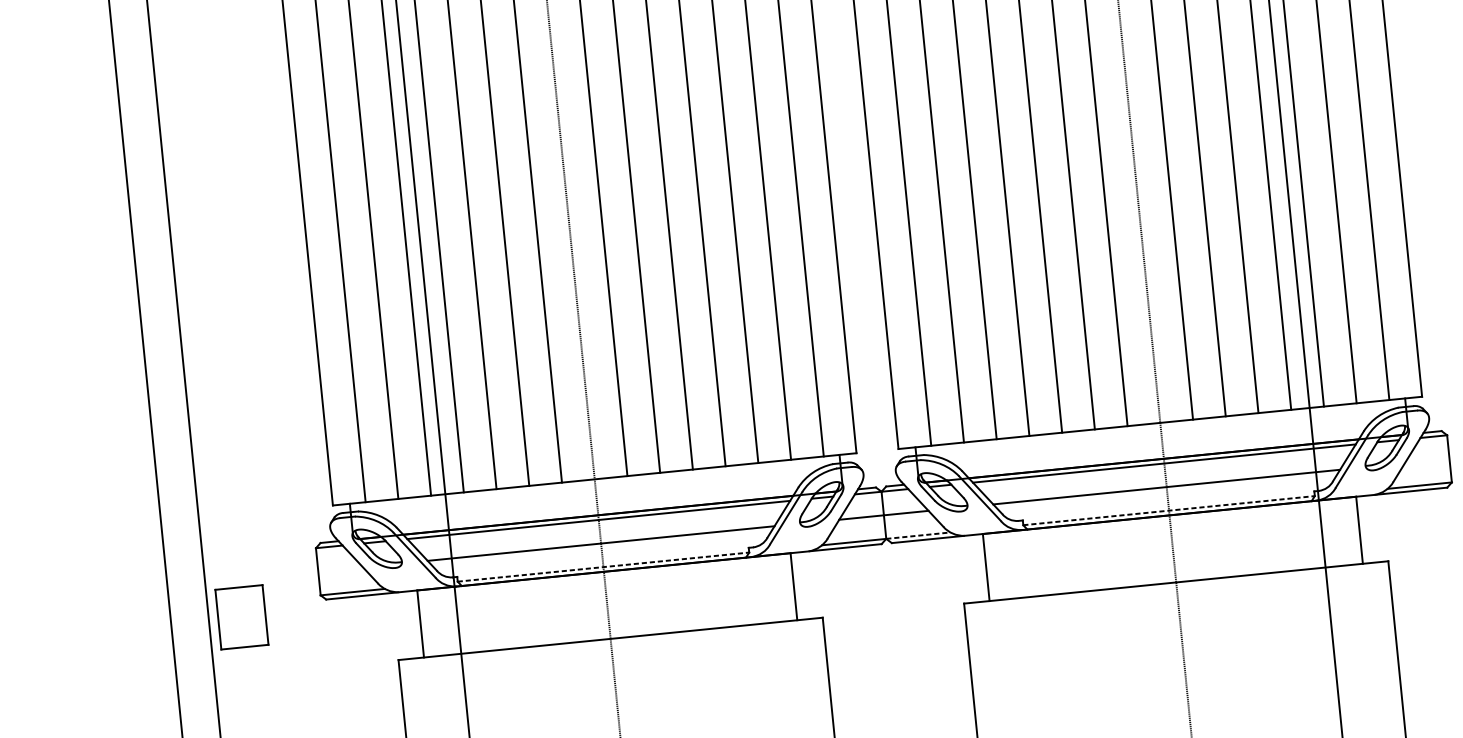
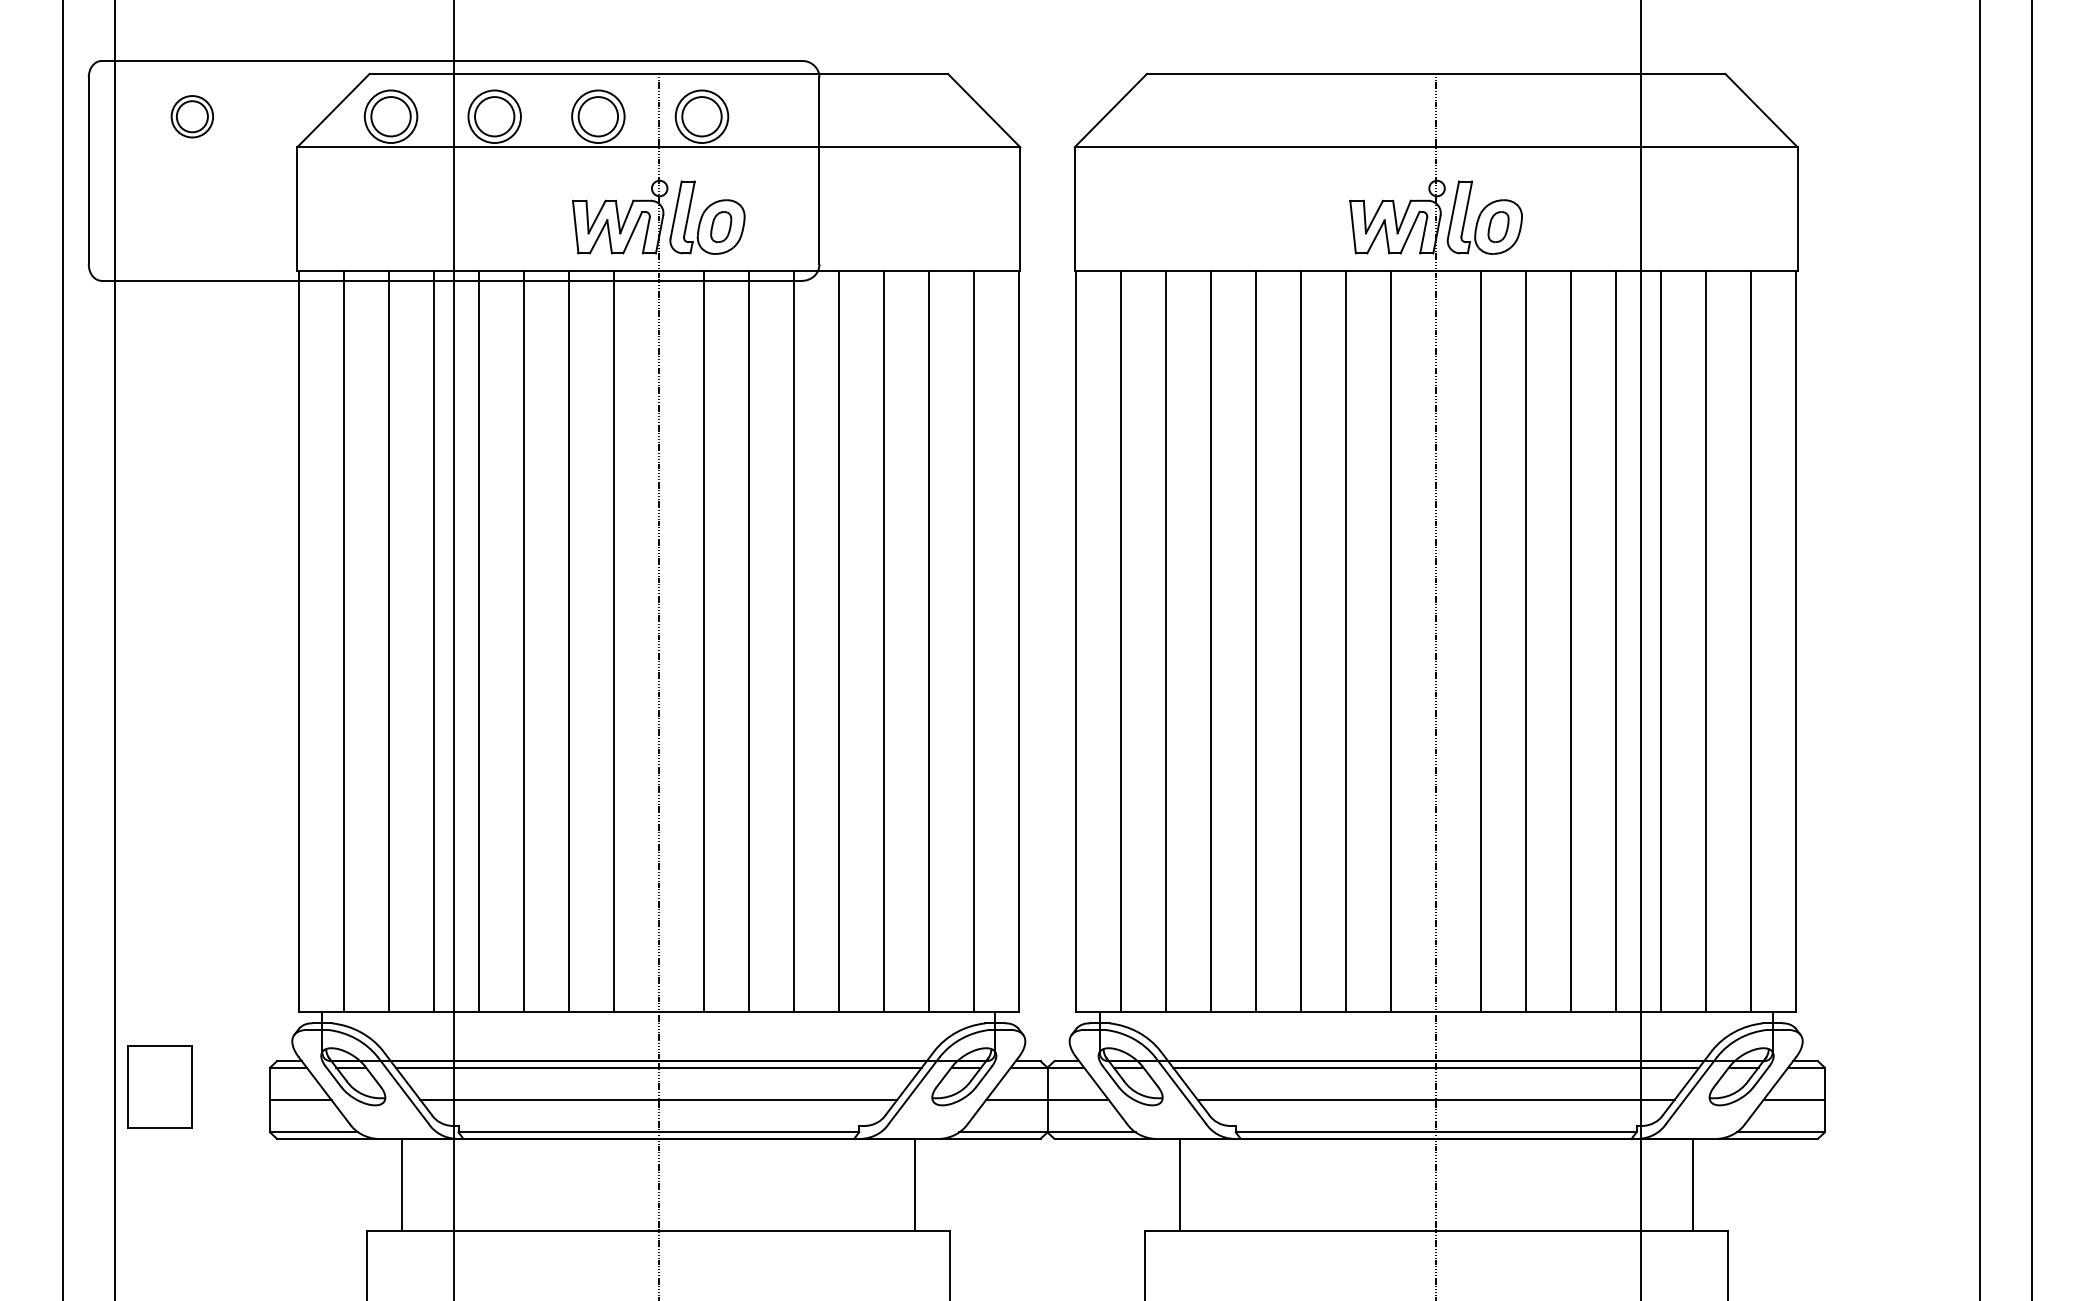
line: (1426, 461) -> (1793, 1100), added
line: (1169, 510) -> (1436, 1132), dashed -> solid
line: (919, 535) -> (1092, 1132), dashed -> solid
line: (603, 567) -> (659, 1132), dashed -> solid
line: (340, 569) -> (300, 1100), added
part: (241, 617) -> (159, 1086), moved

